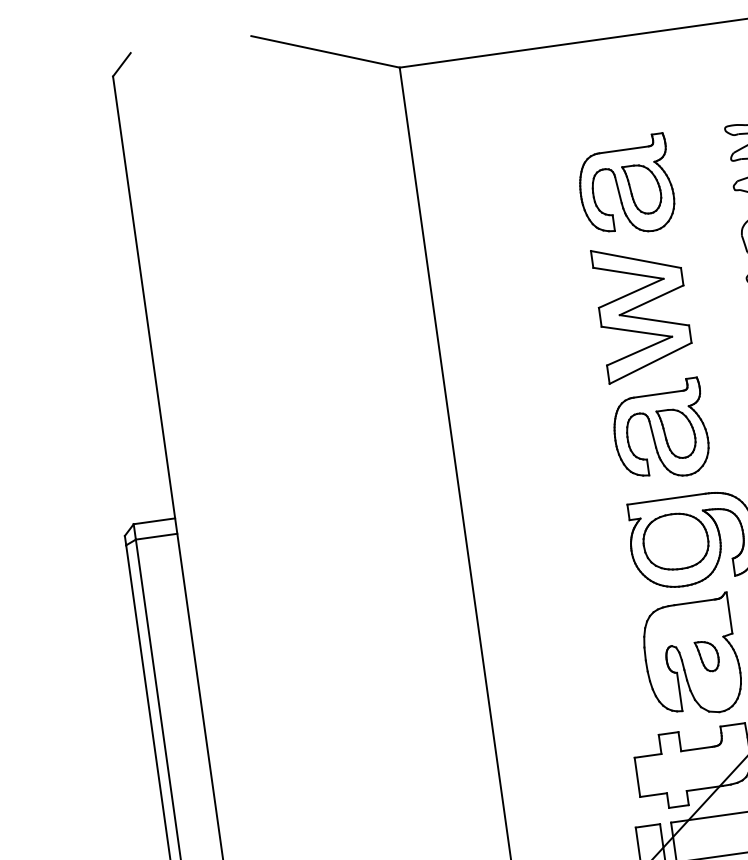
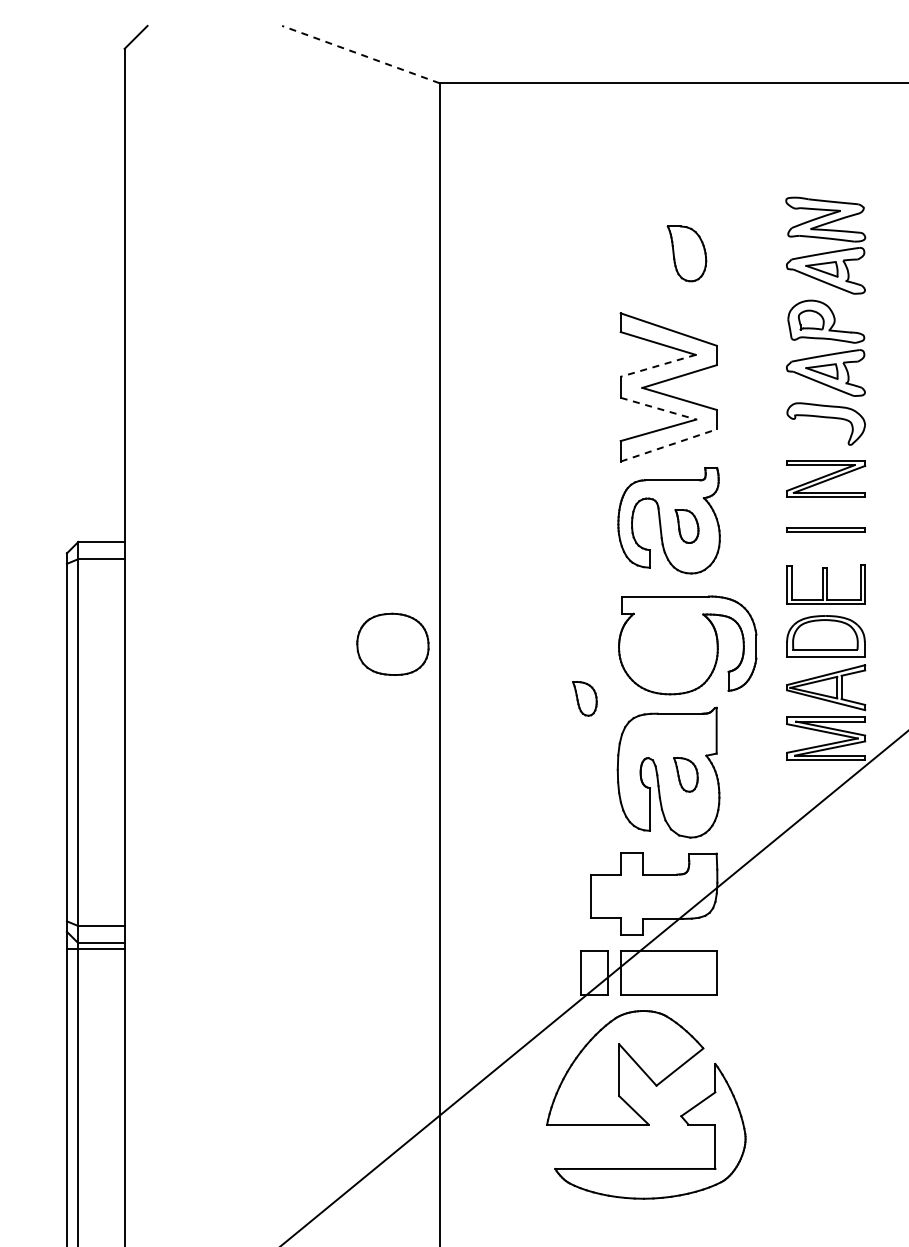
line: (325, 51) -> (360, 54), solid -> dashed
part: (625, 186) -> (668, 247), removed
line: (630, 293) -> (657, 365), solid -> dashed
line: (637, 331) -> (659, 408), solid -> dashed
line: (650, 363) -> (668, 445), solid -> dashed
part: (676, 433) -> (686, 526), size x0.6
part: (675, 540) -> (392, 643), moved
part: (607, 600) -> (584, 698), added

